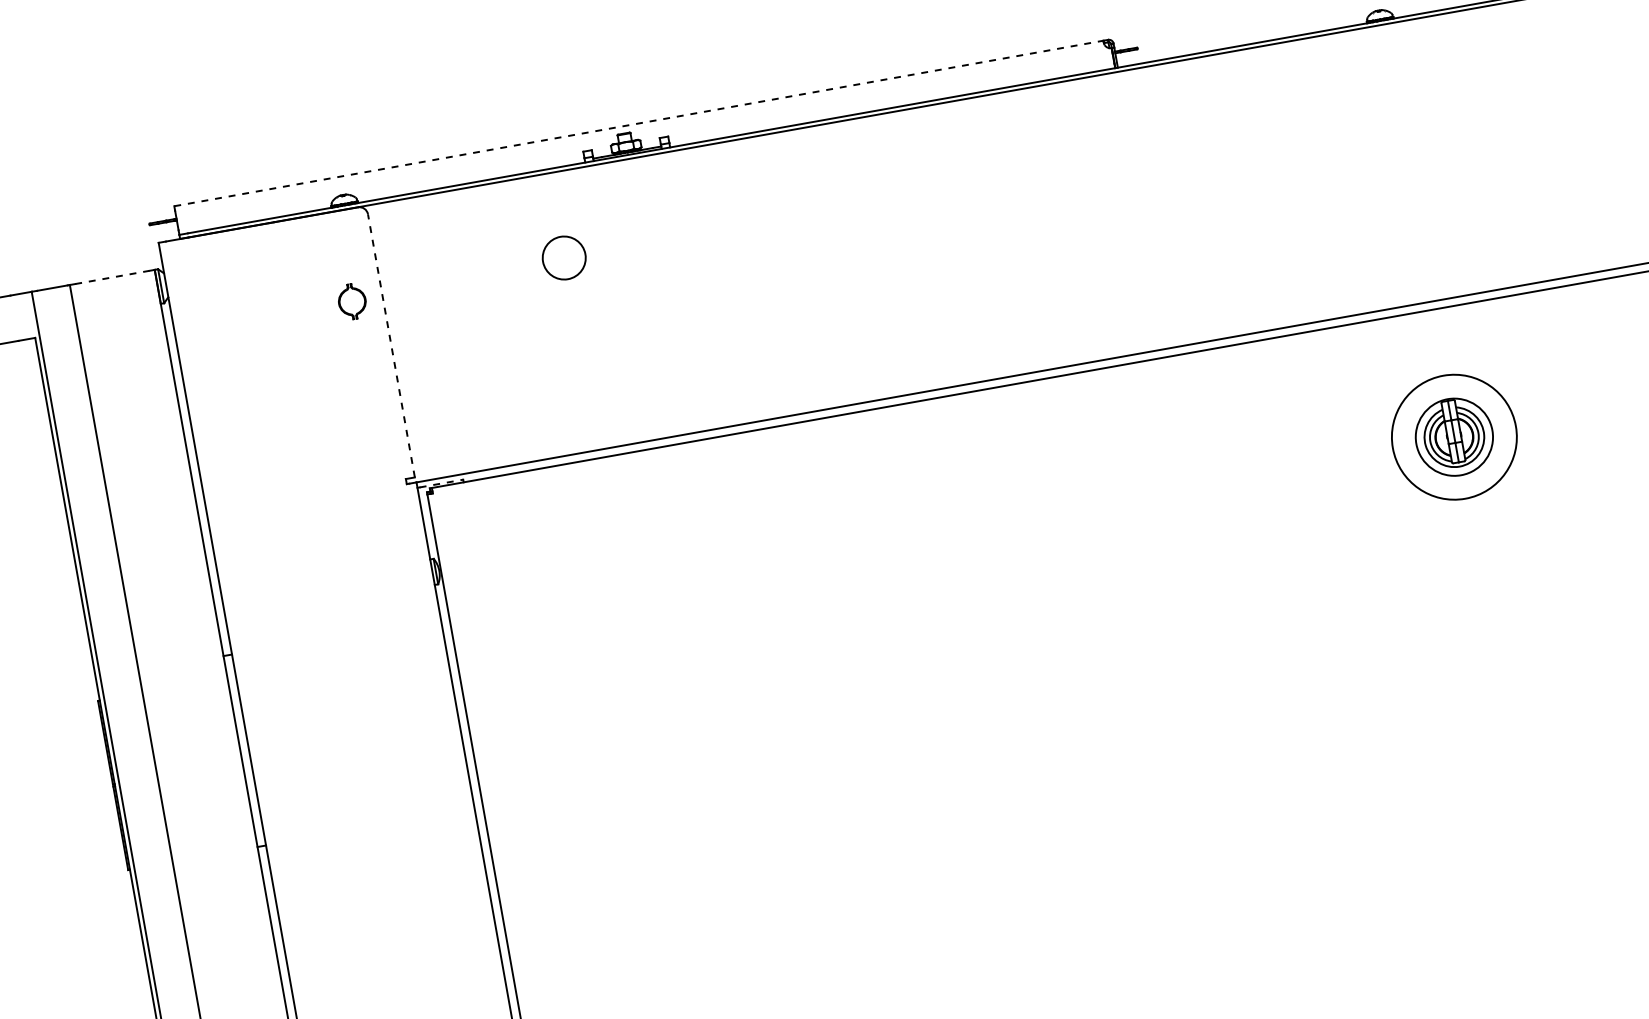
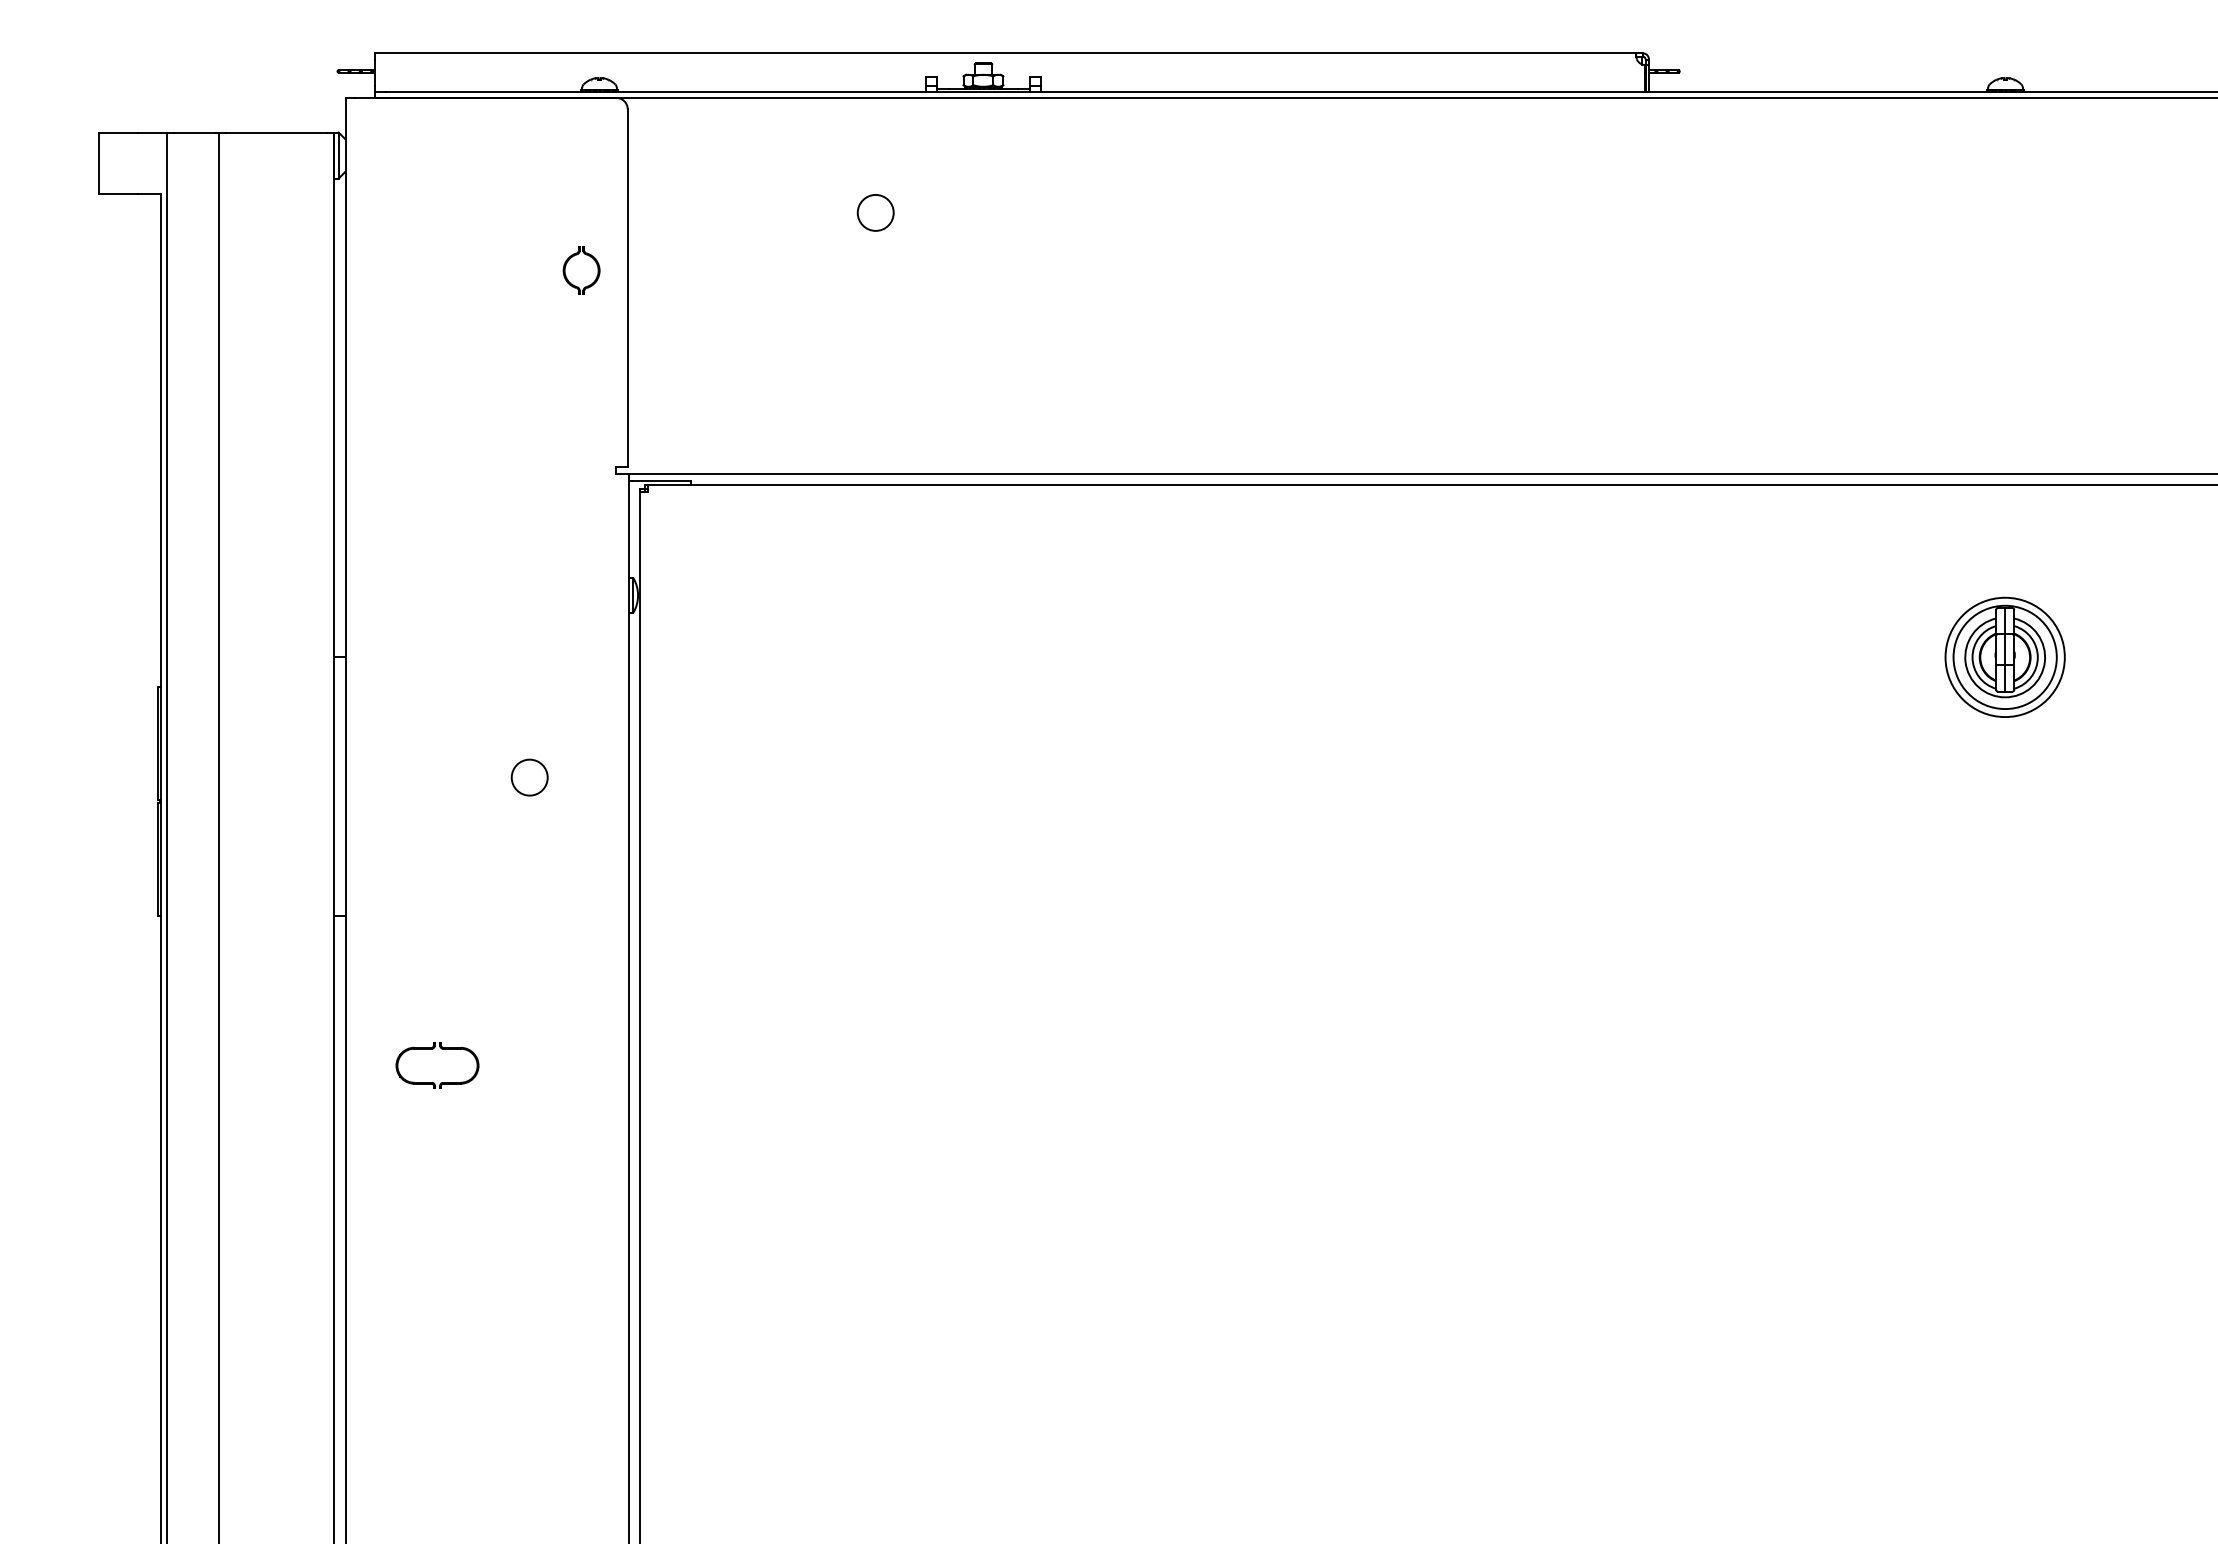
line: (638, 123) -> (1005, 53), dashed -> solid
circle: (564, 257) -> (875, 212), size x0.62
line: (112, 277) -> (276, 132), dashed -> solid
part: (347, 291) -> (577, 255), moved
line: (391, 346) -> (627, 288), dashed -> solid
circle: (1453, 437) -> (2004, 657), size x0.71
line: (441, 483) -> (661, 480), dashed -> solid
circle: (383, 719) -> (529, 777), added
part: (348, 932) -> (433, 1049), added

